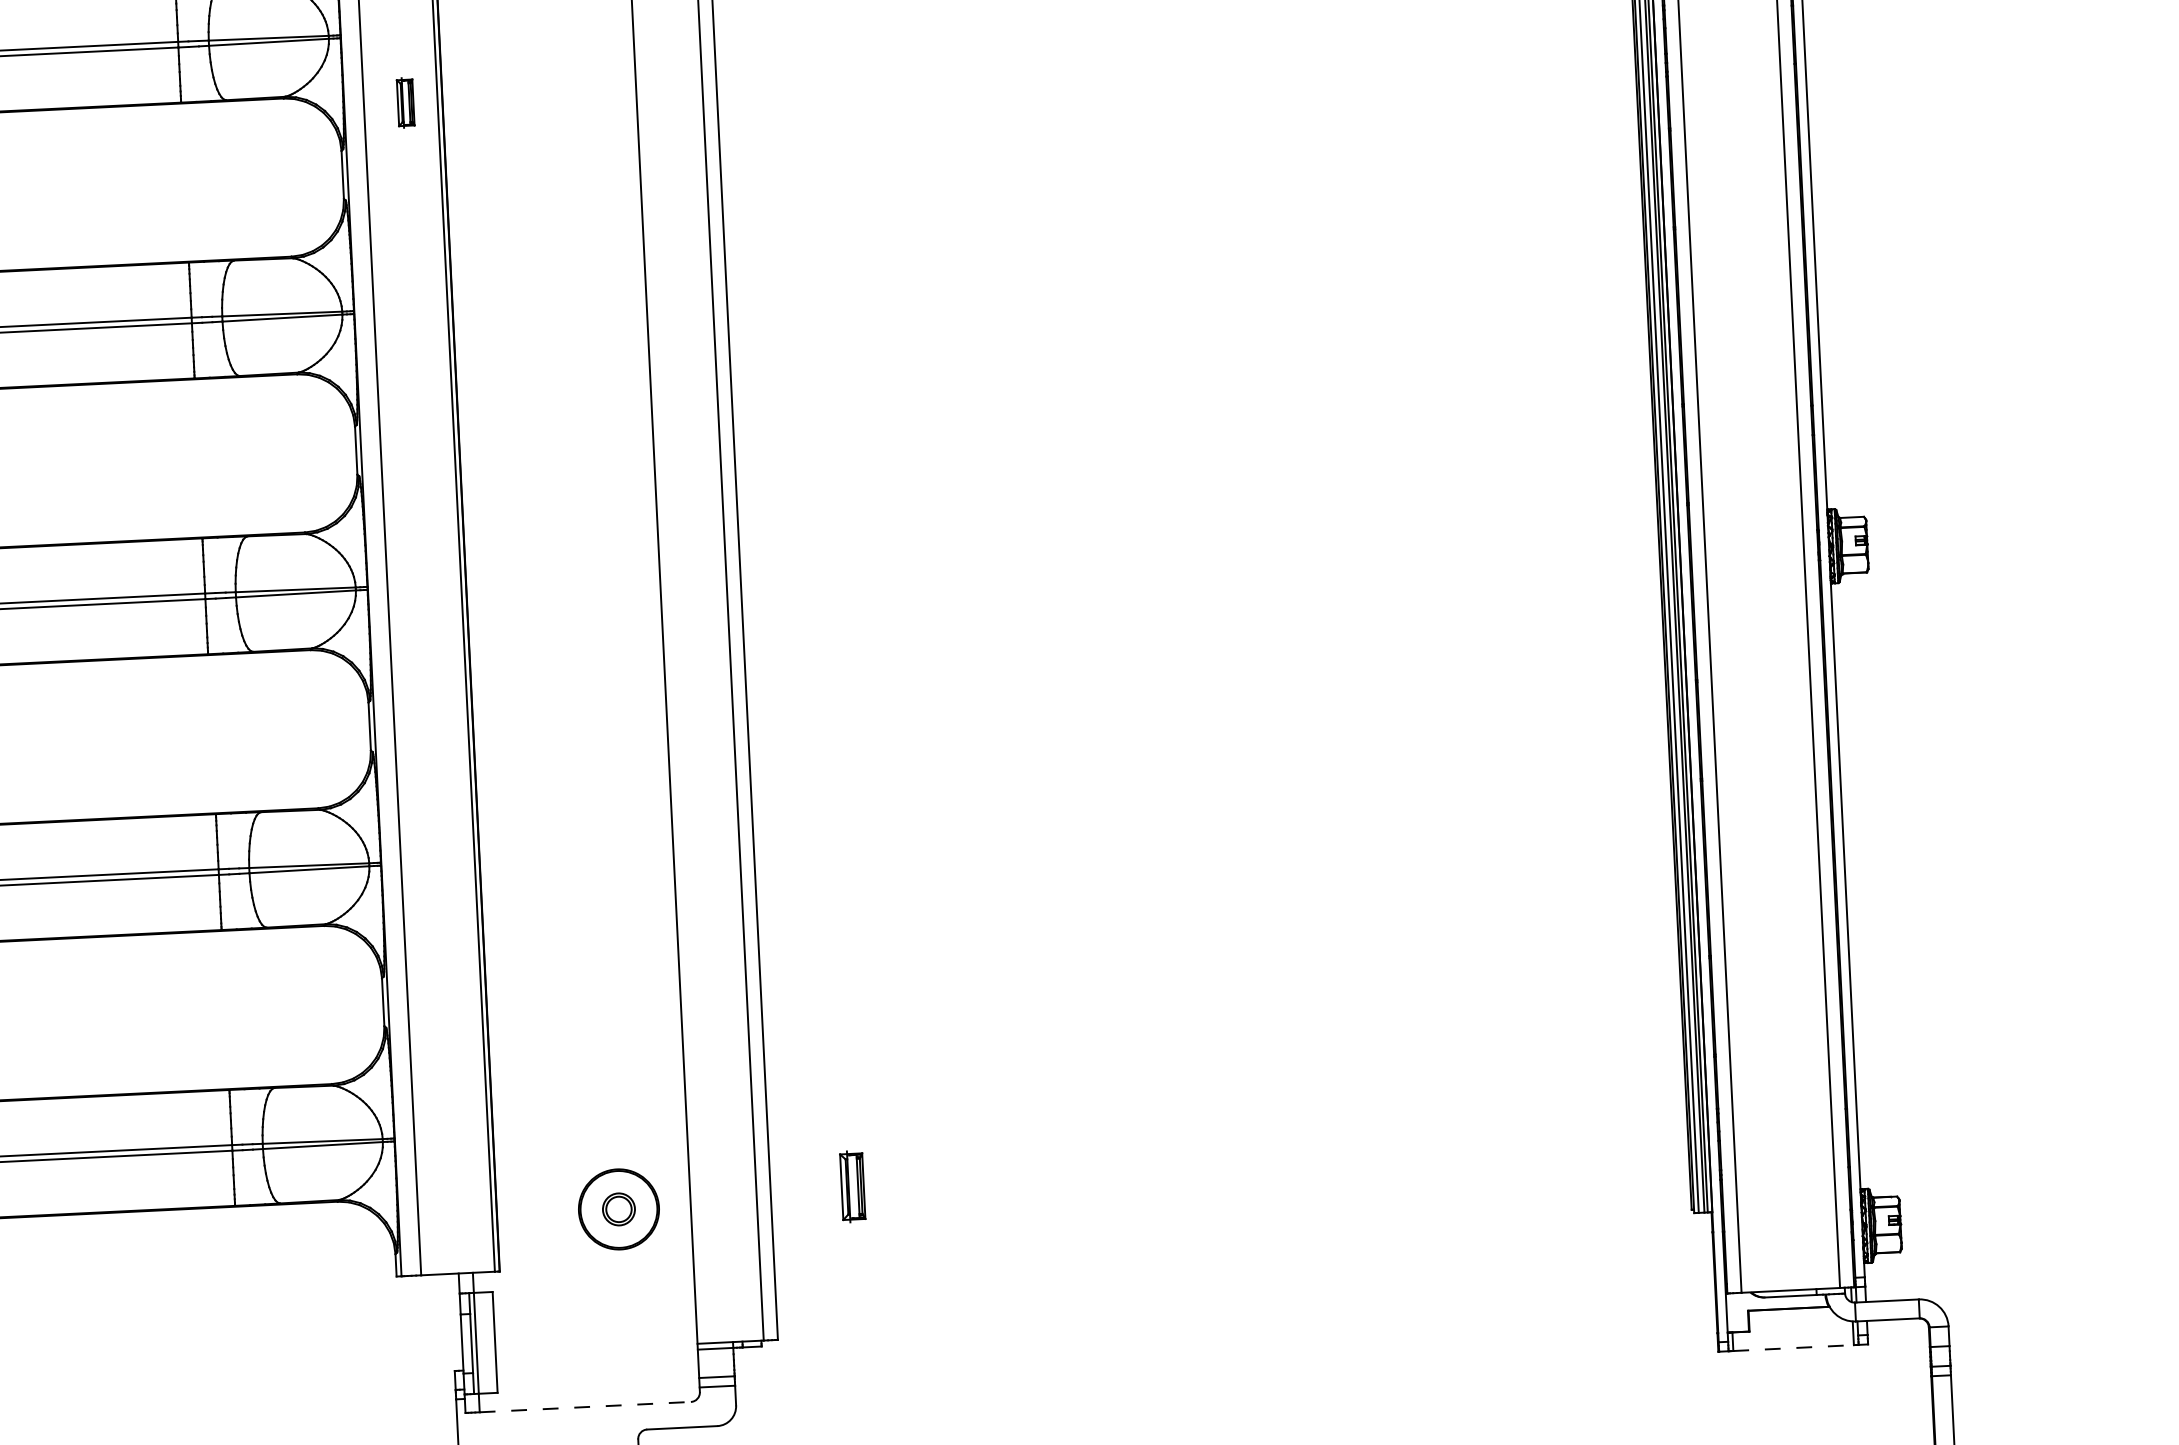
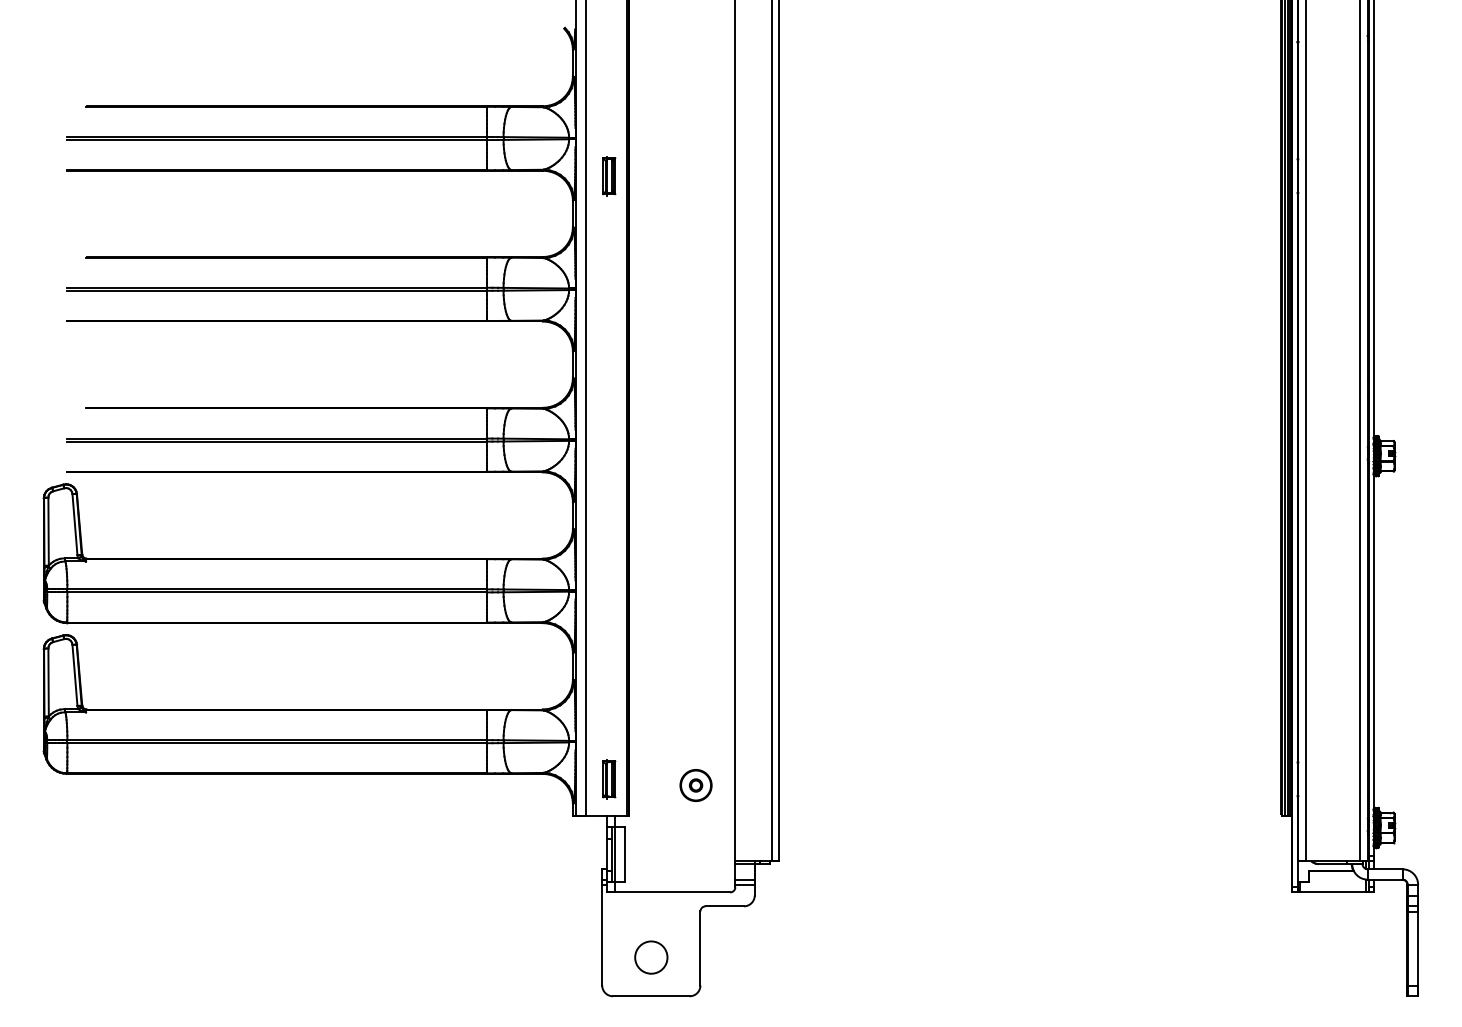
part: (406, 103) -> (609, 176), size x1.43
part: (853, 1186) -> (609, 779), moved
part: (617, 1209) -> (695, 785), size x0.71
line: (1794, 1348) -> (1333, 892), dashed -> solid
line: (585, 1407) -> (672, 892), dashed -> solid

